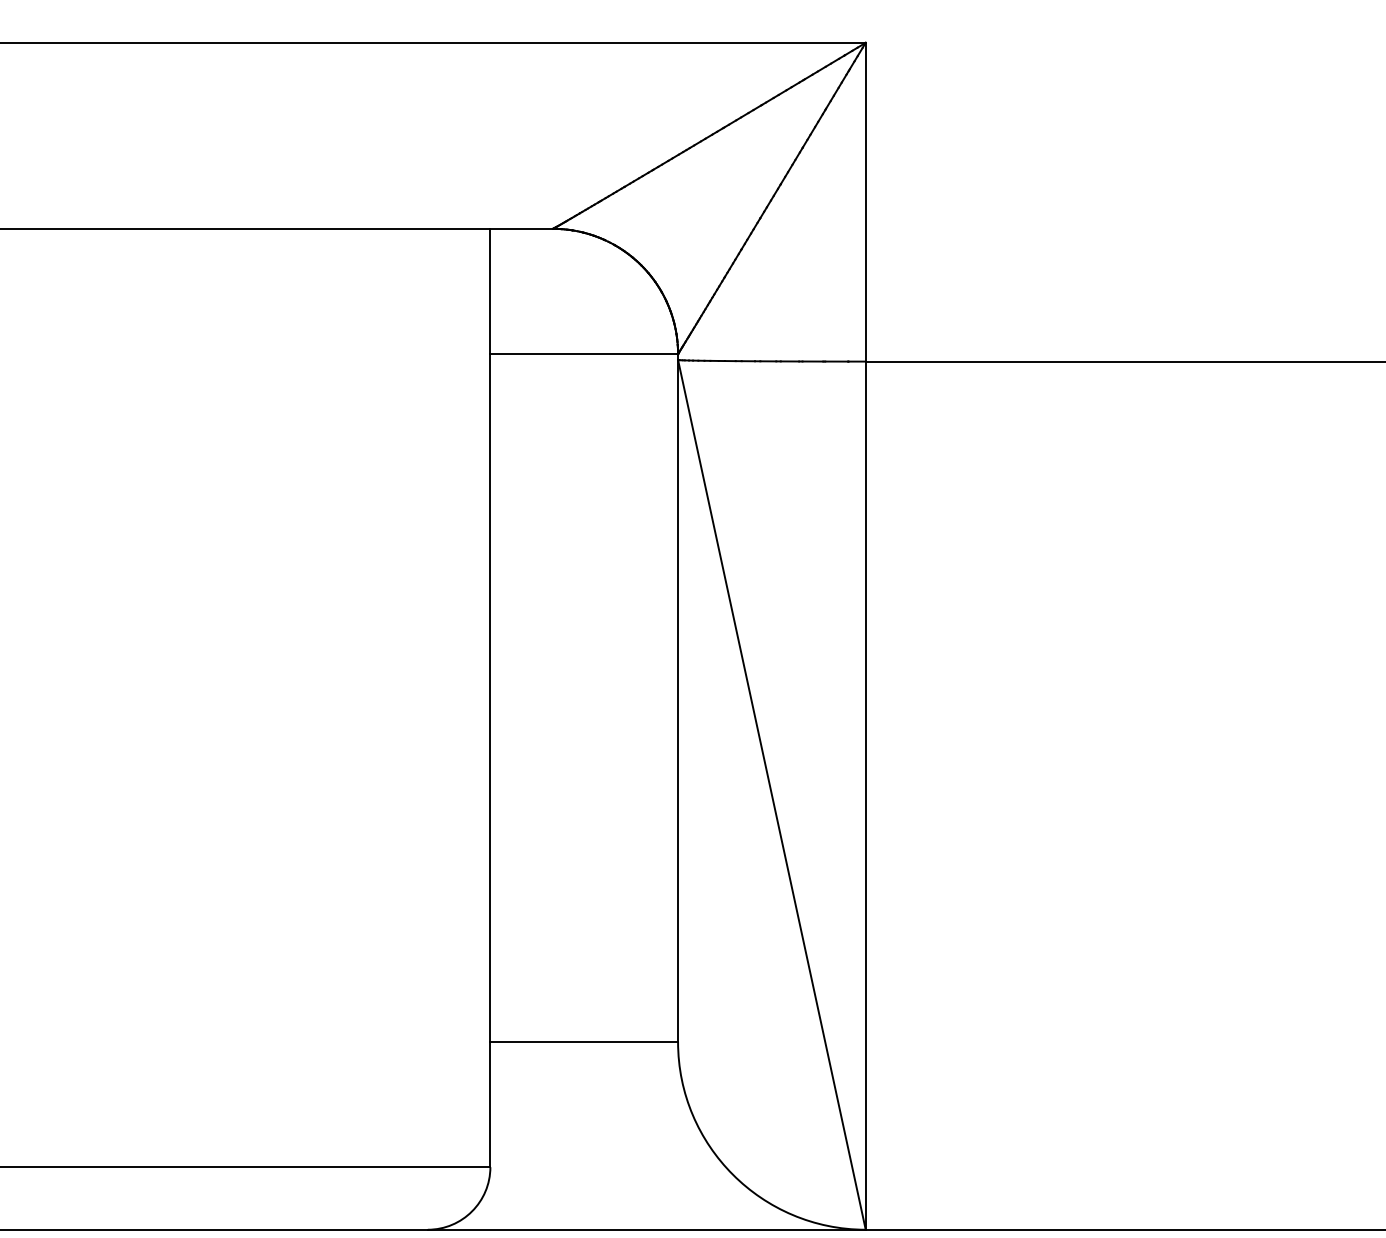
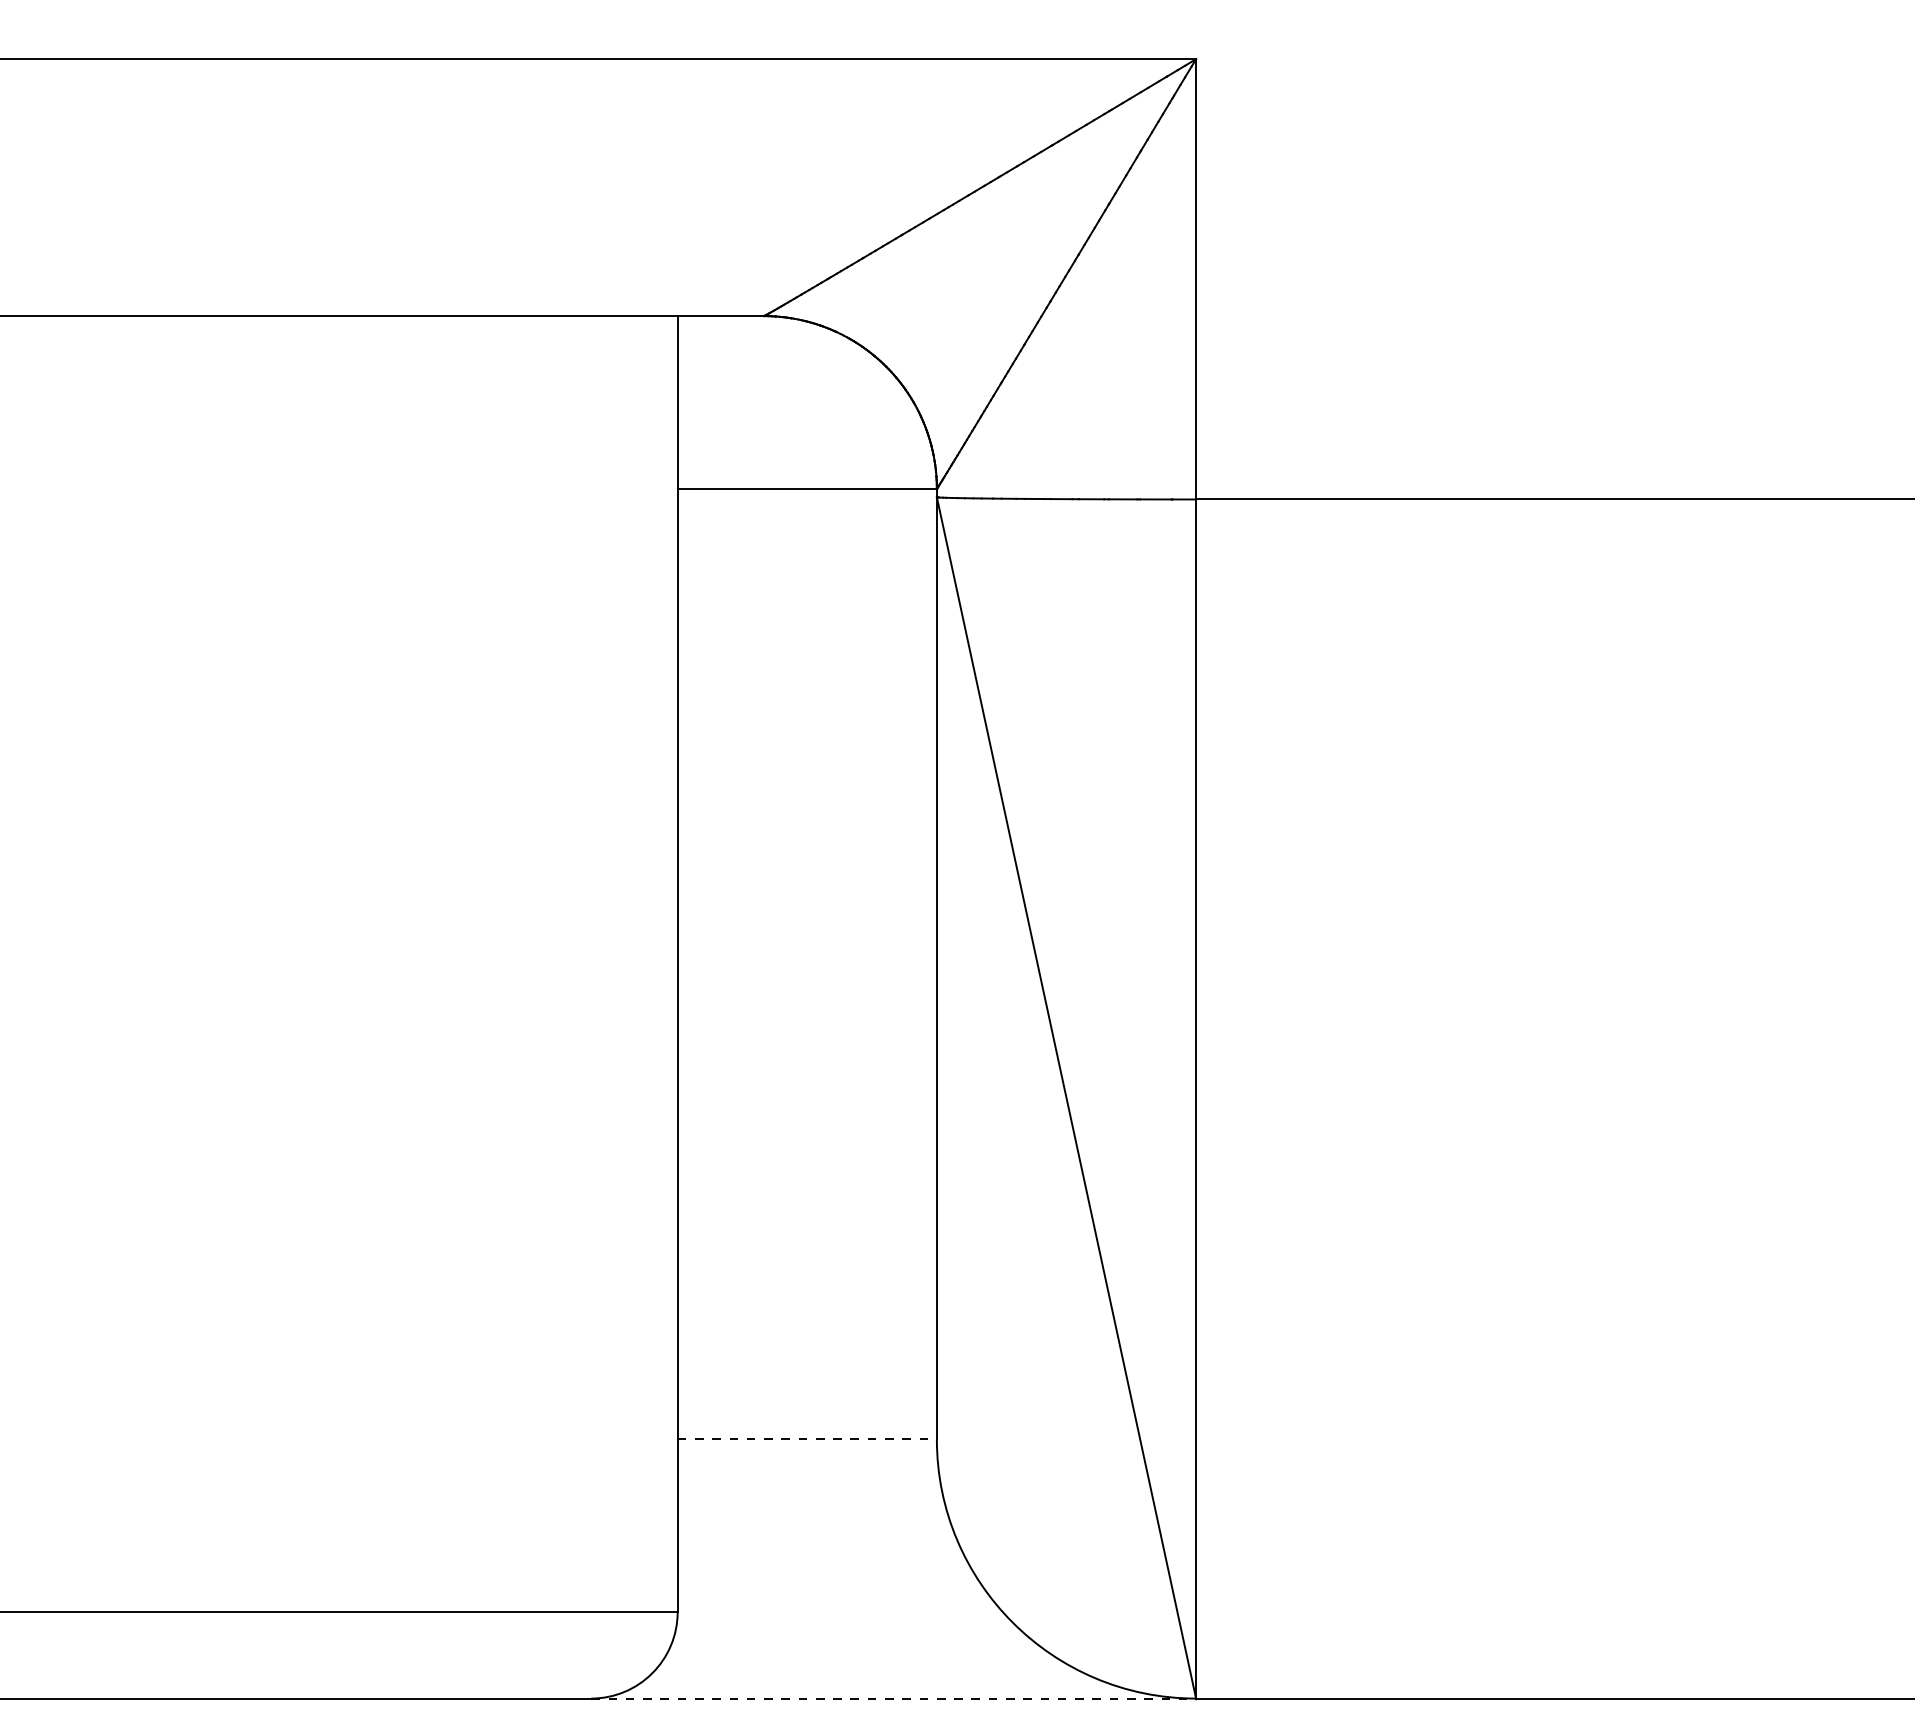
line: (584, 1042) -> (807, 1439), solid -> dashed
line: (647, 1229) -> (894, 1698), solid -> dashed

